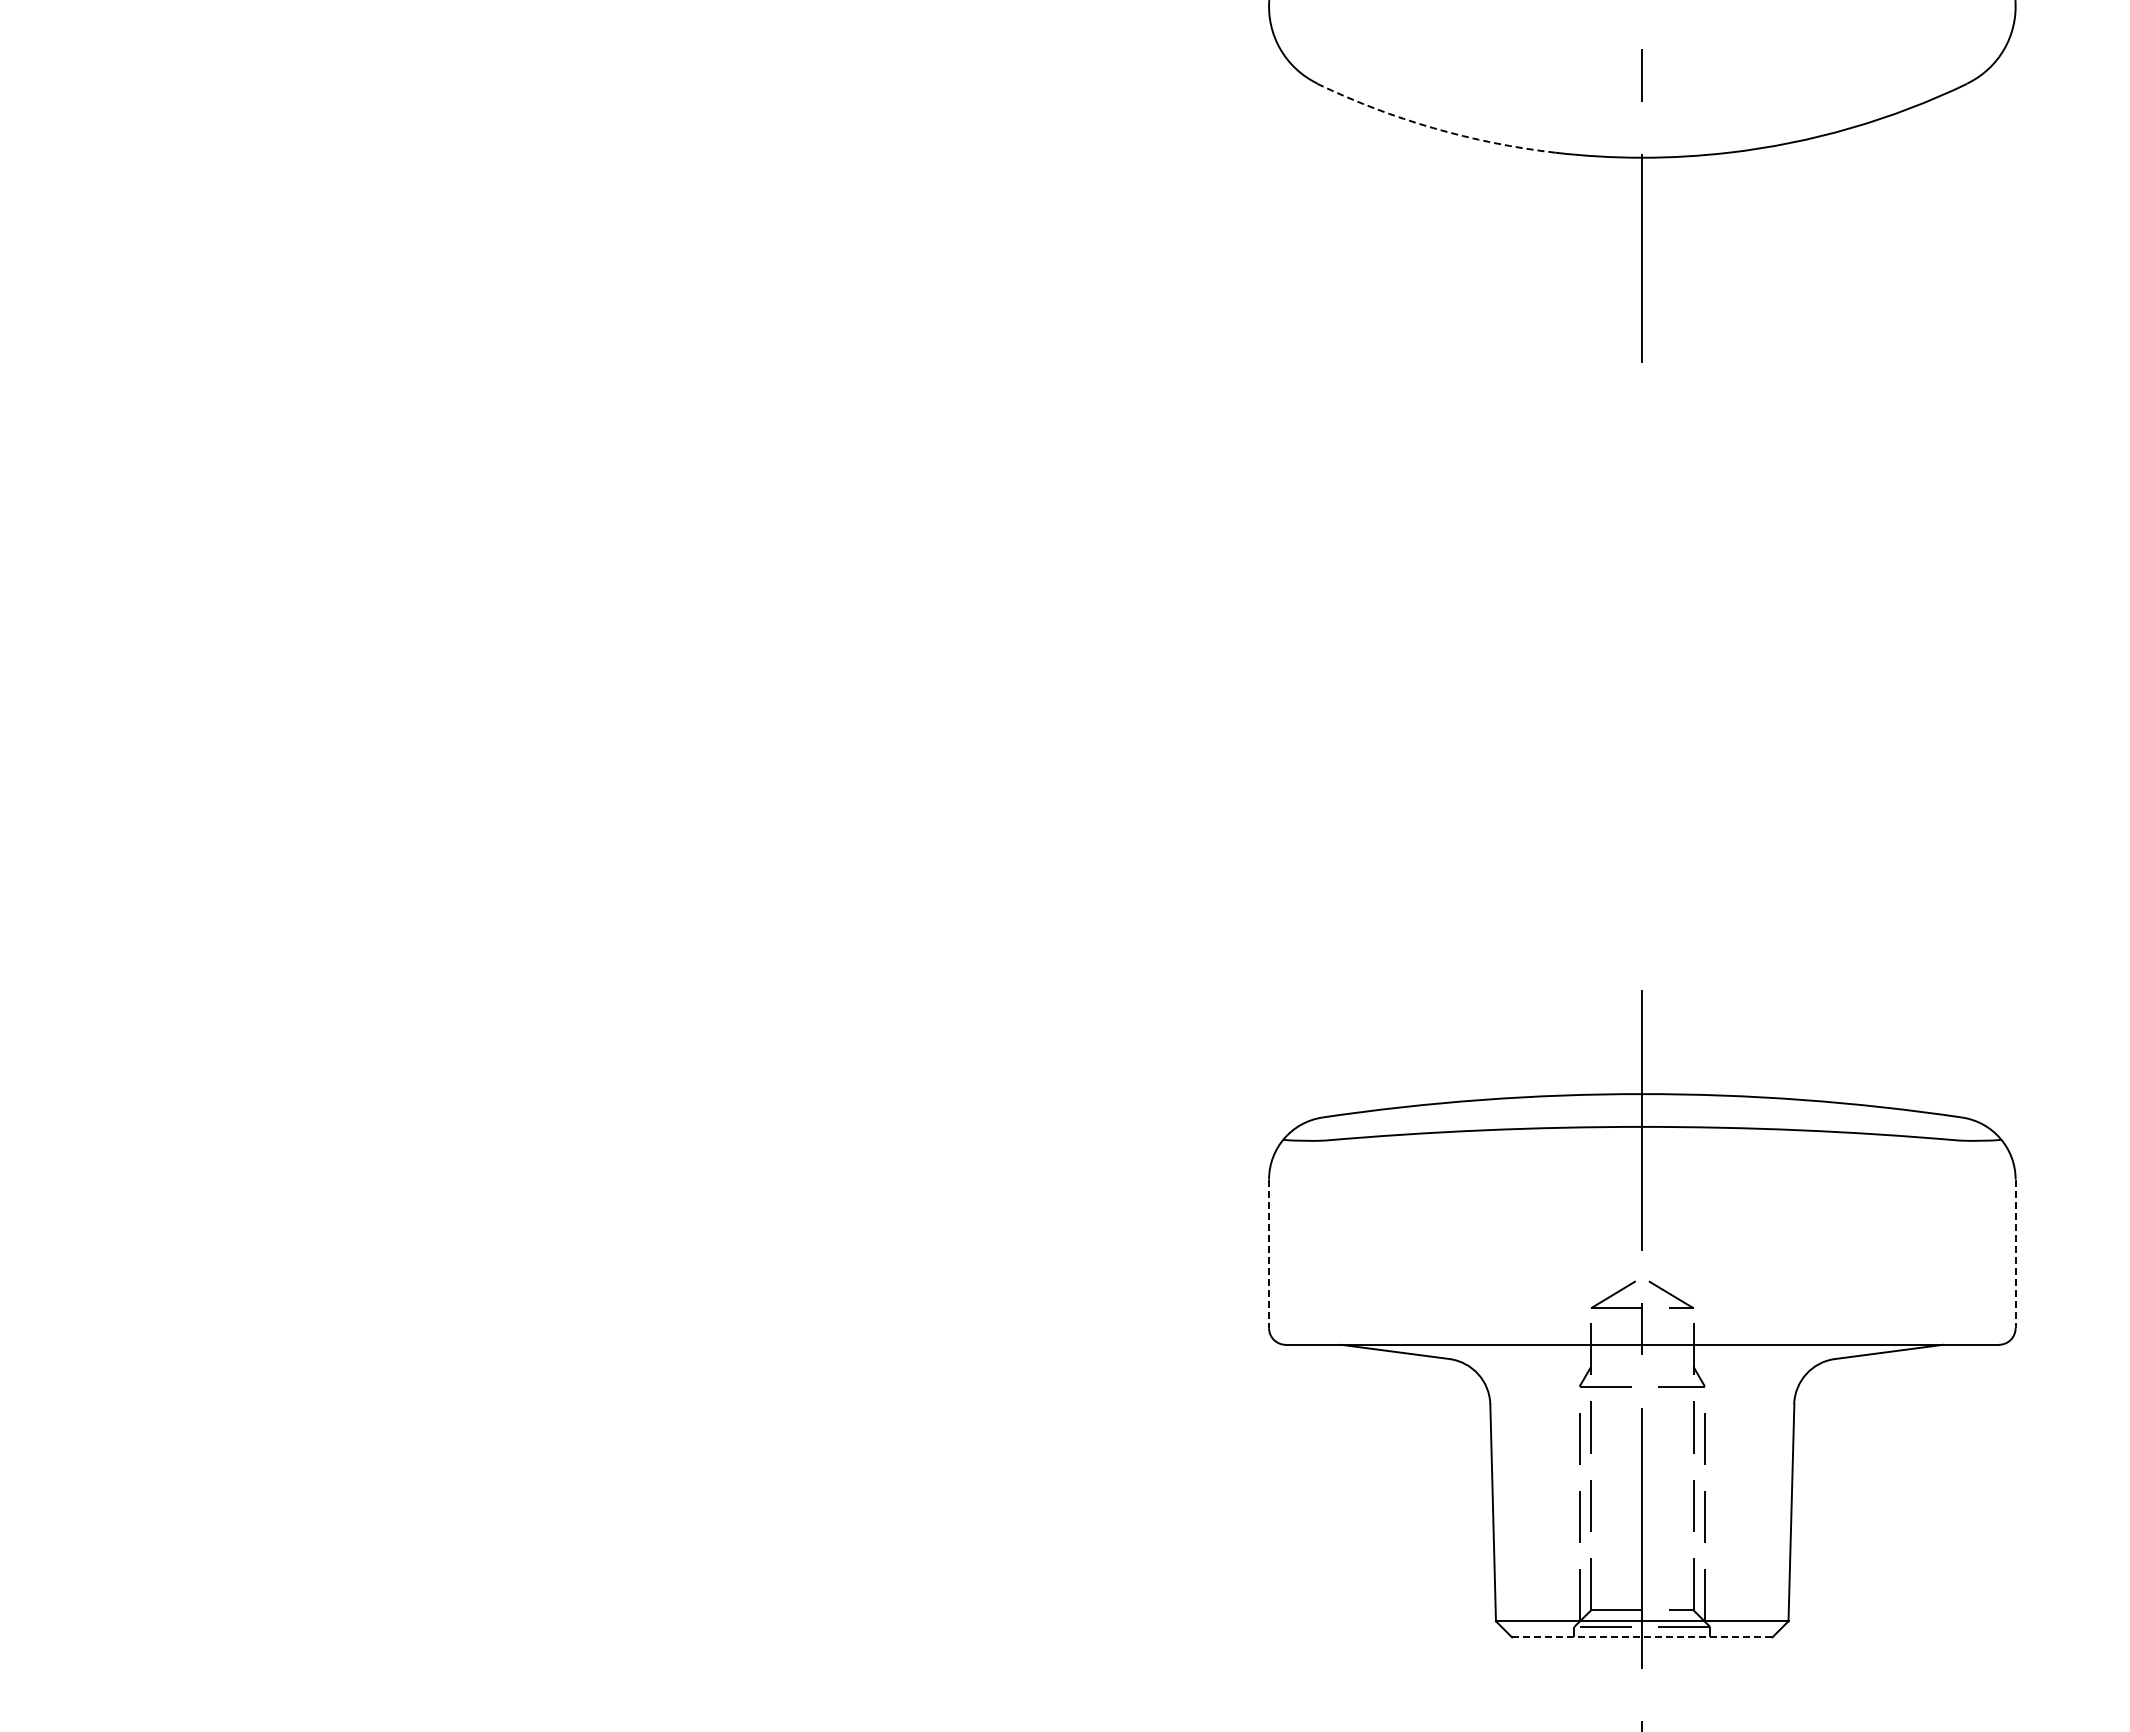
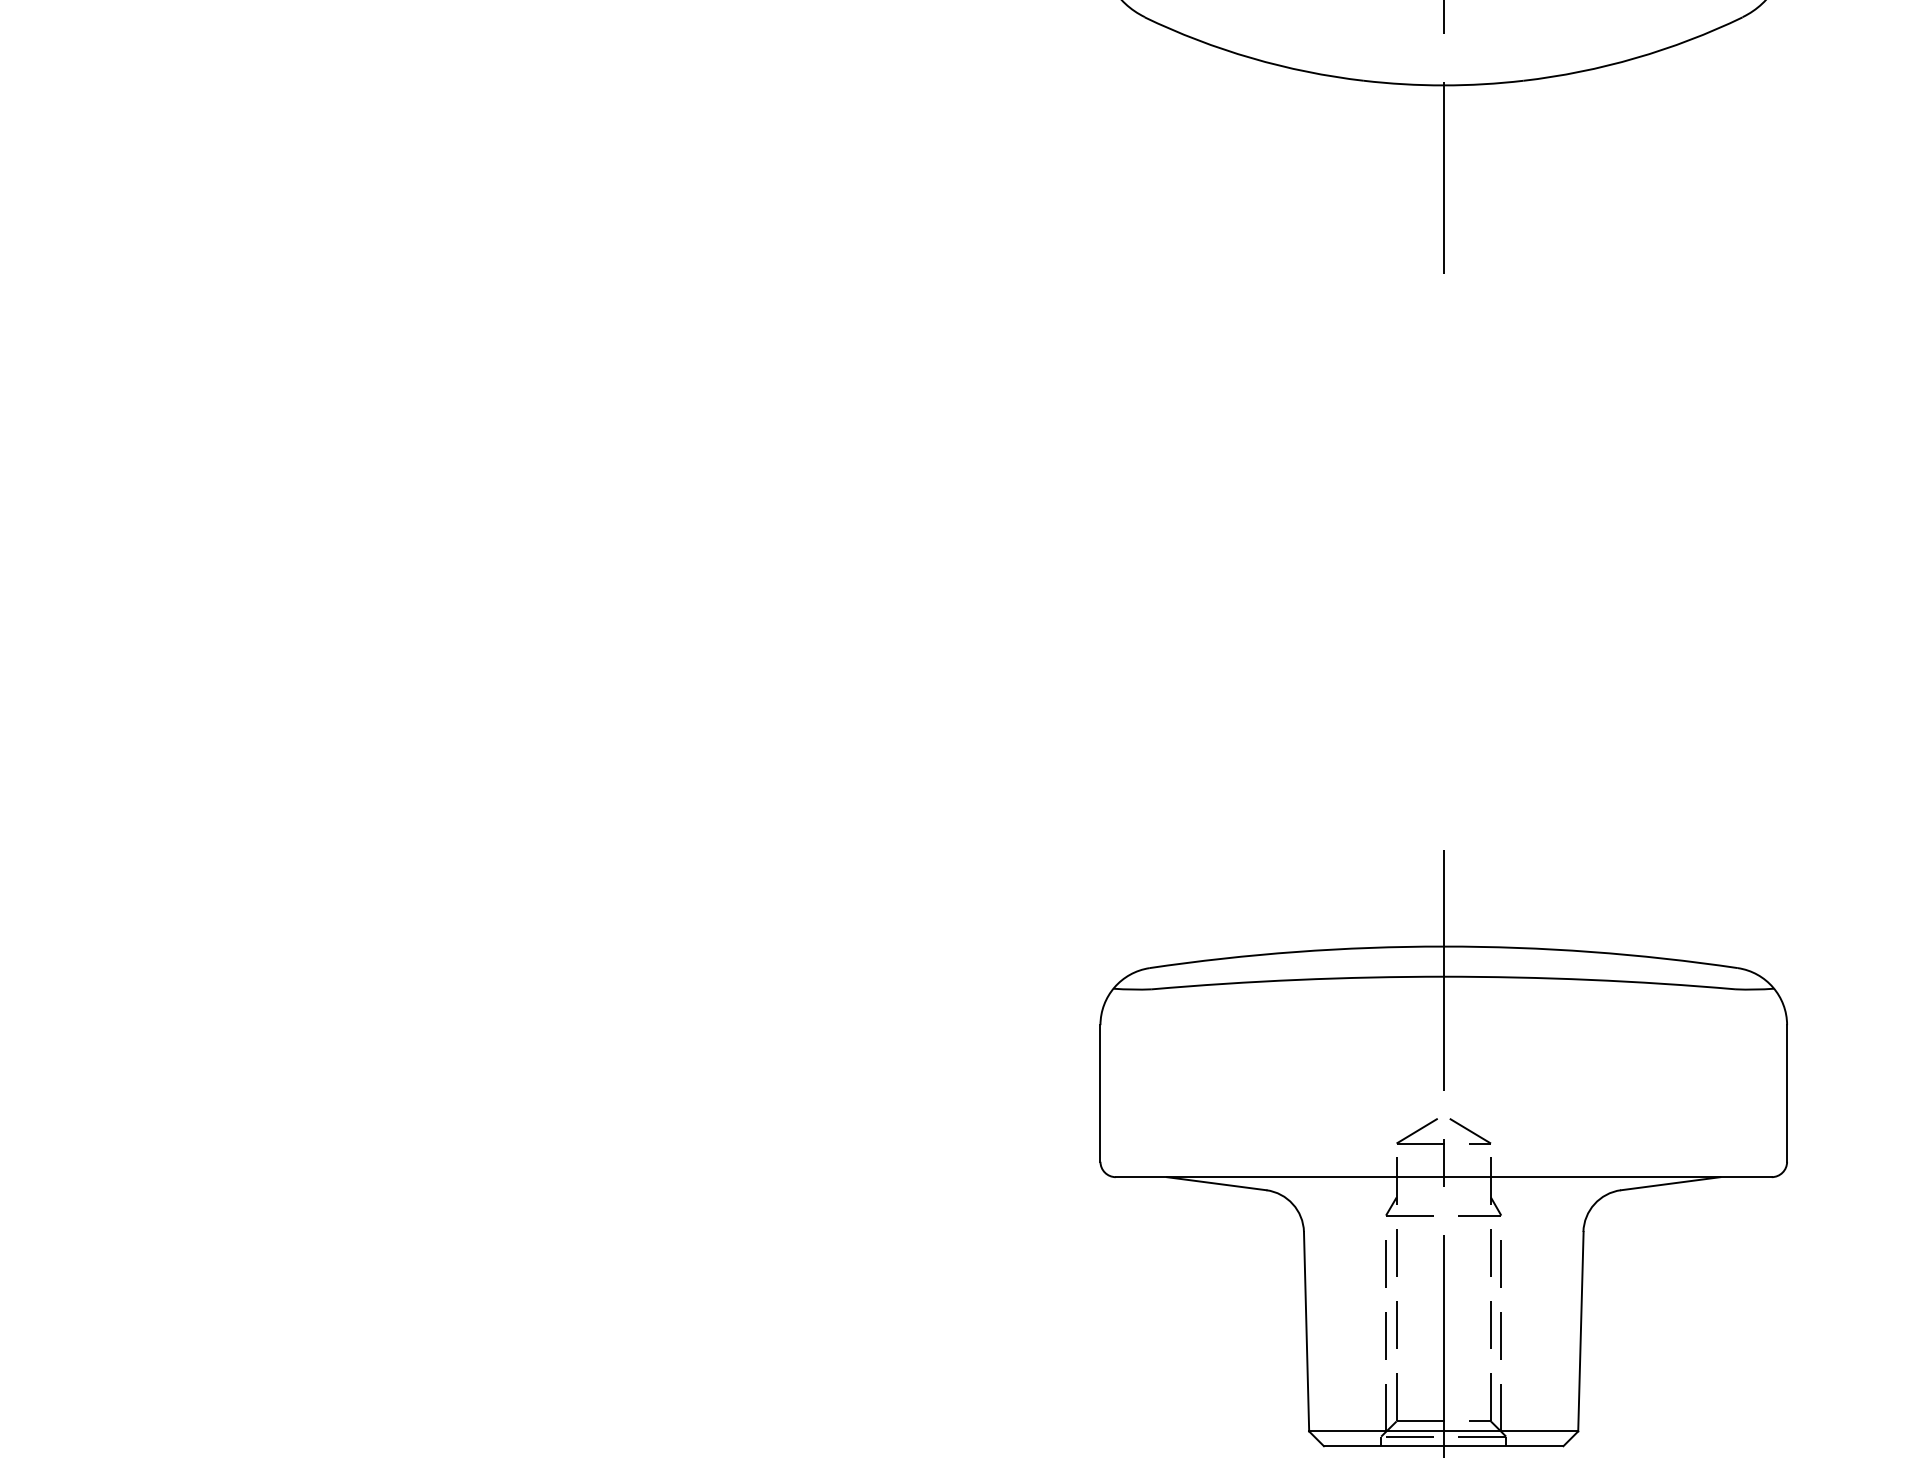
arc: (1433, 128) -> (1251, 58), dashed -> solid
line: (1269, 1254) -> (1100, 1094), dashed -> solid
line: (2015, 1254) -> (1786, 1094), dashed -> solid
line: (1641, 1637) -> (1443, 1446), dashed -> solid

